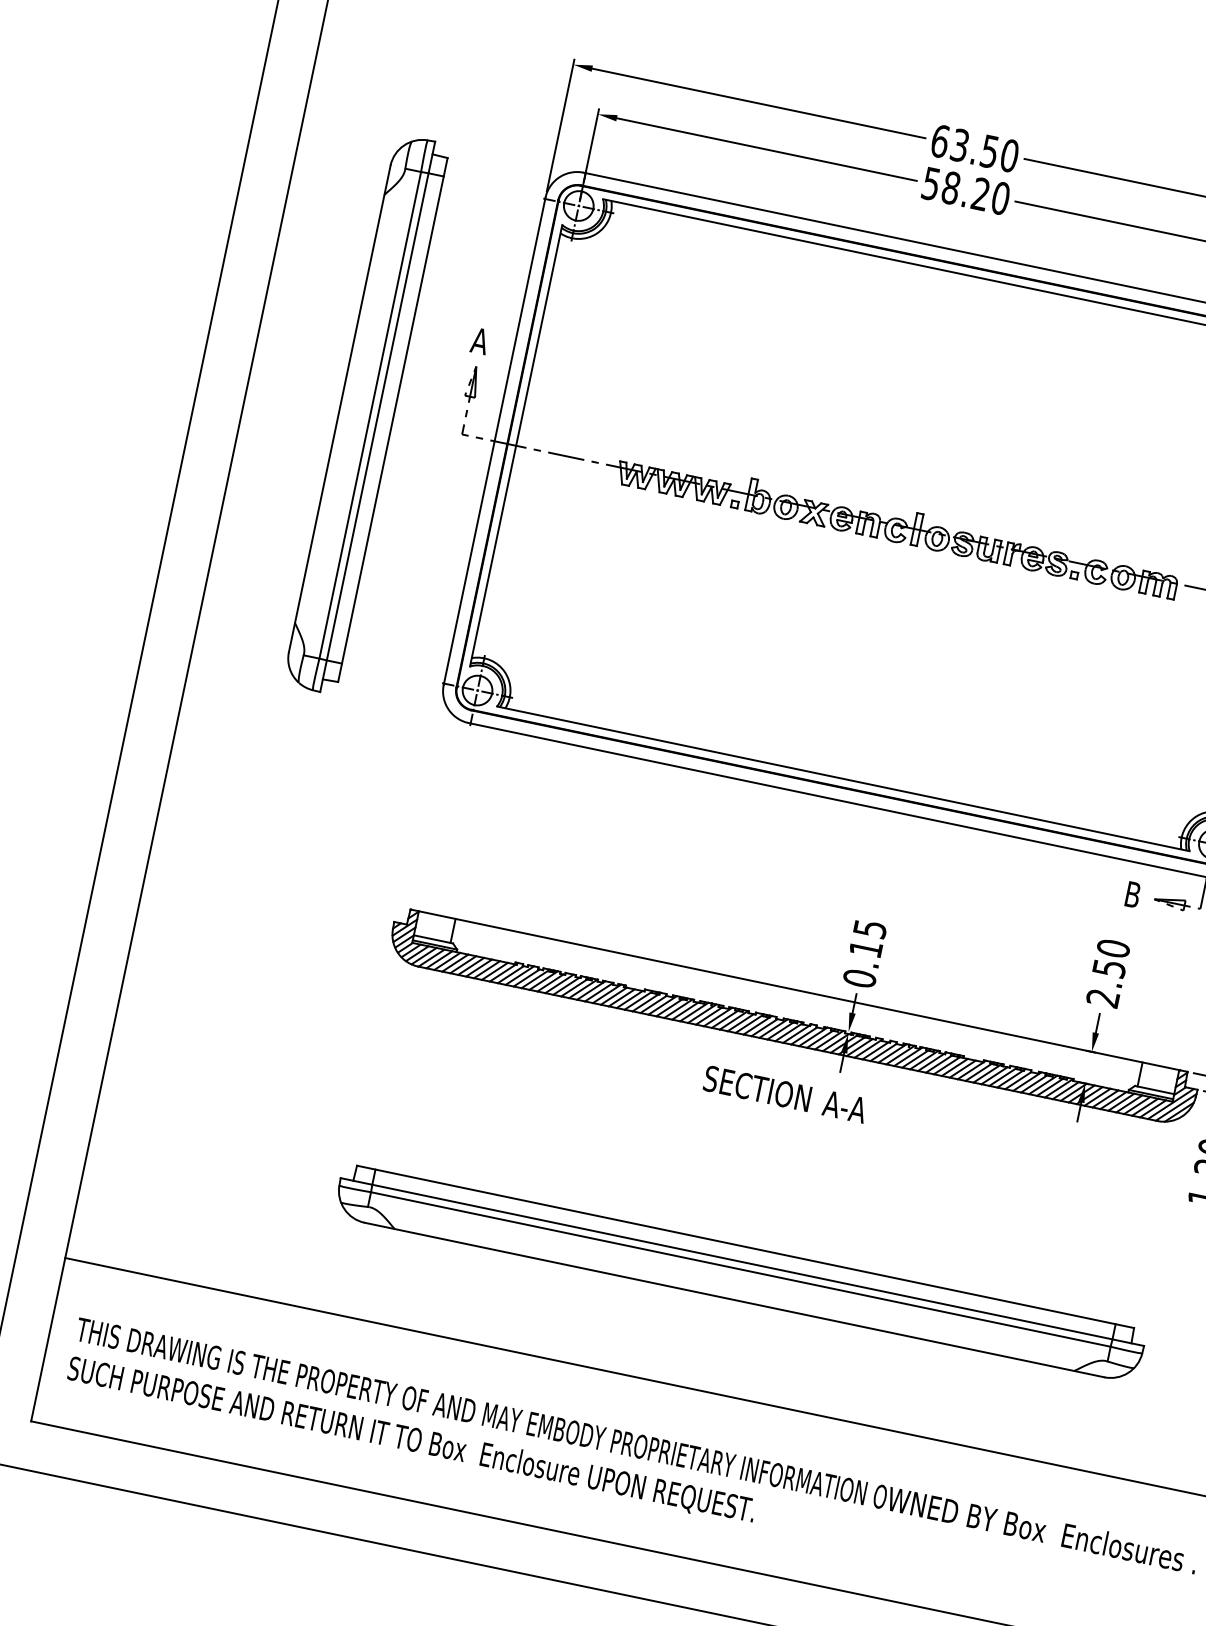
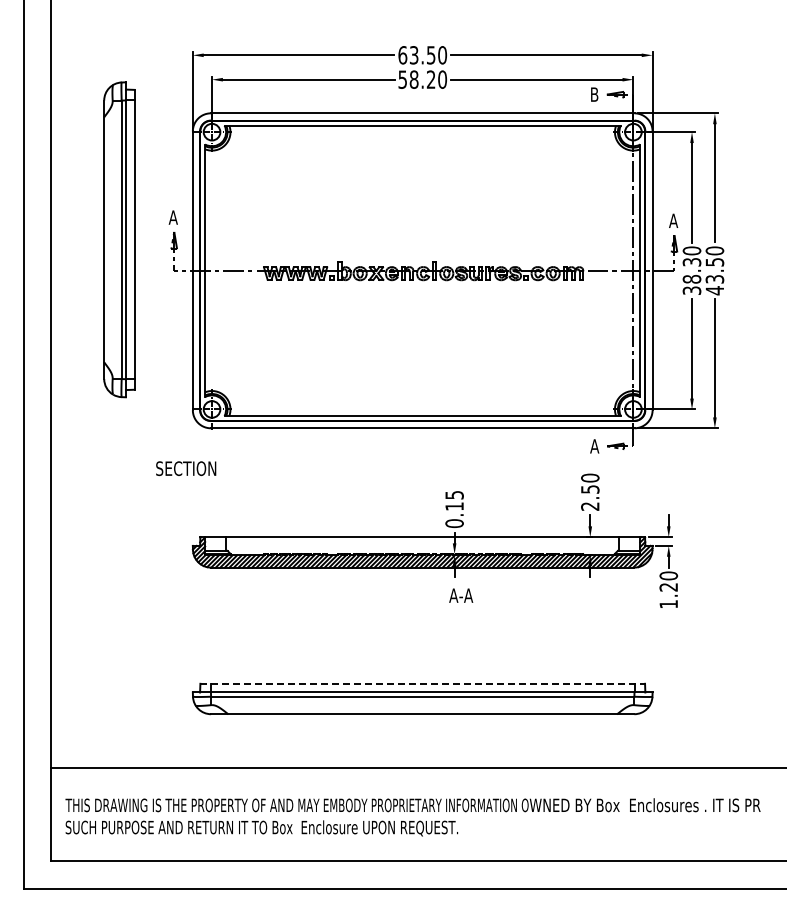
part: (366, 413) -> (119, 239), moved
text: (1132, 894) -> (594, 446), B -> A
text: (758, 1088) -> (186, 468), moved
line: (747, 1246) -> (423, 683), solid -> dashed

